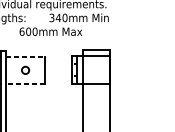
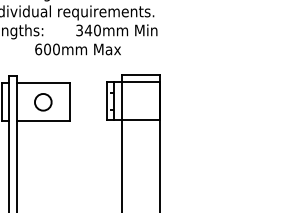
line: (25, 56) -> (43, 83), dashed -> solid
circle: (25, 70) -> (43, 102), size x1.67
line: (25, 84) -> (43, 121), dashed -> solid

